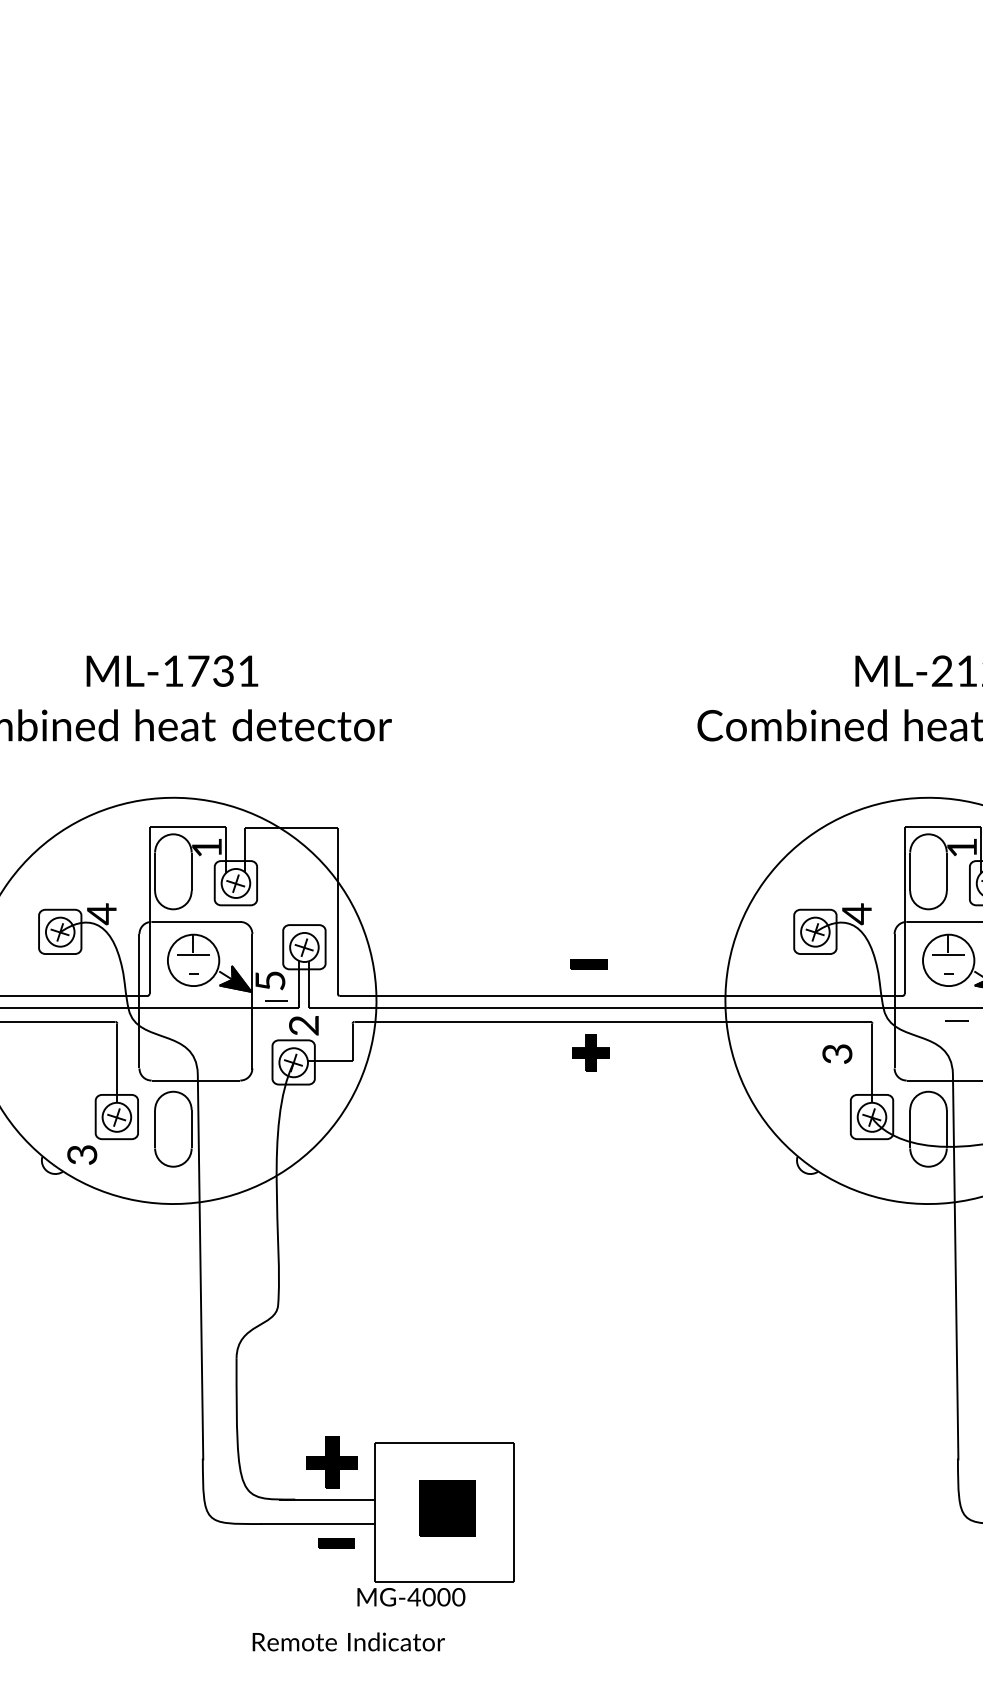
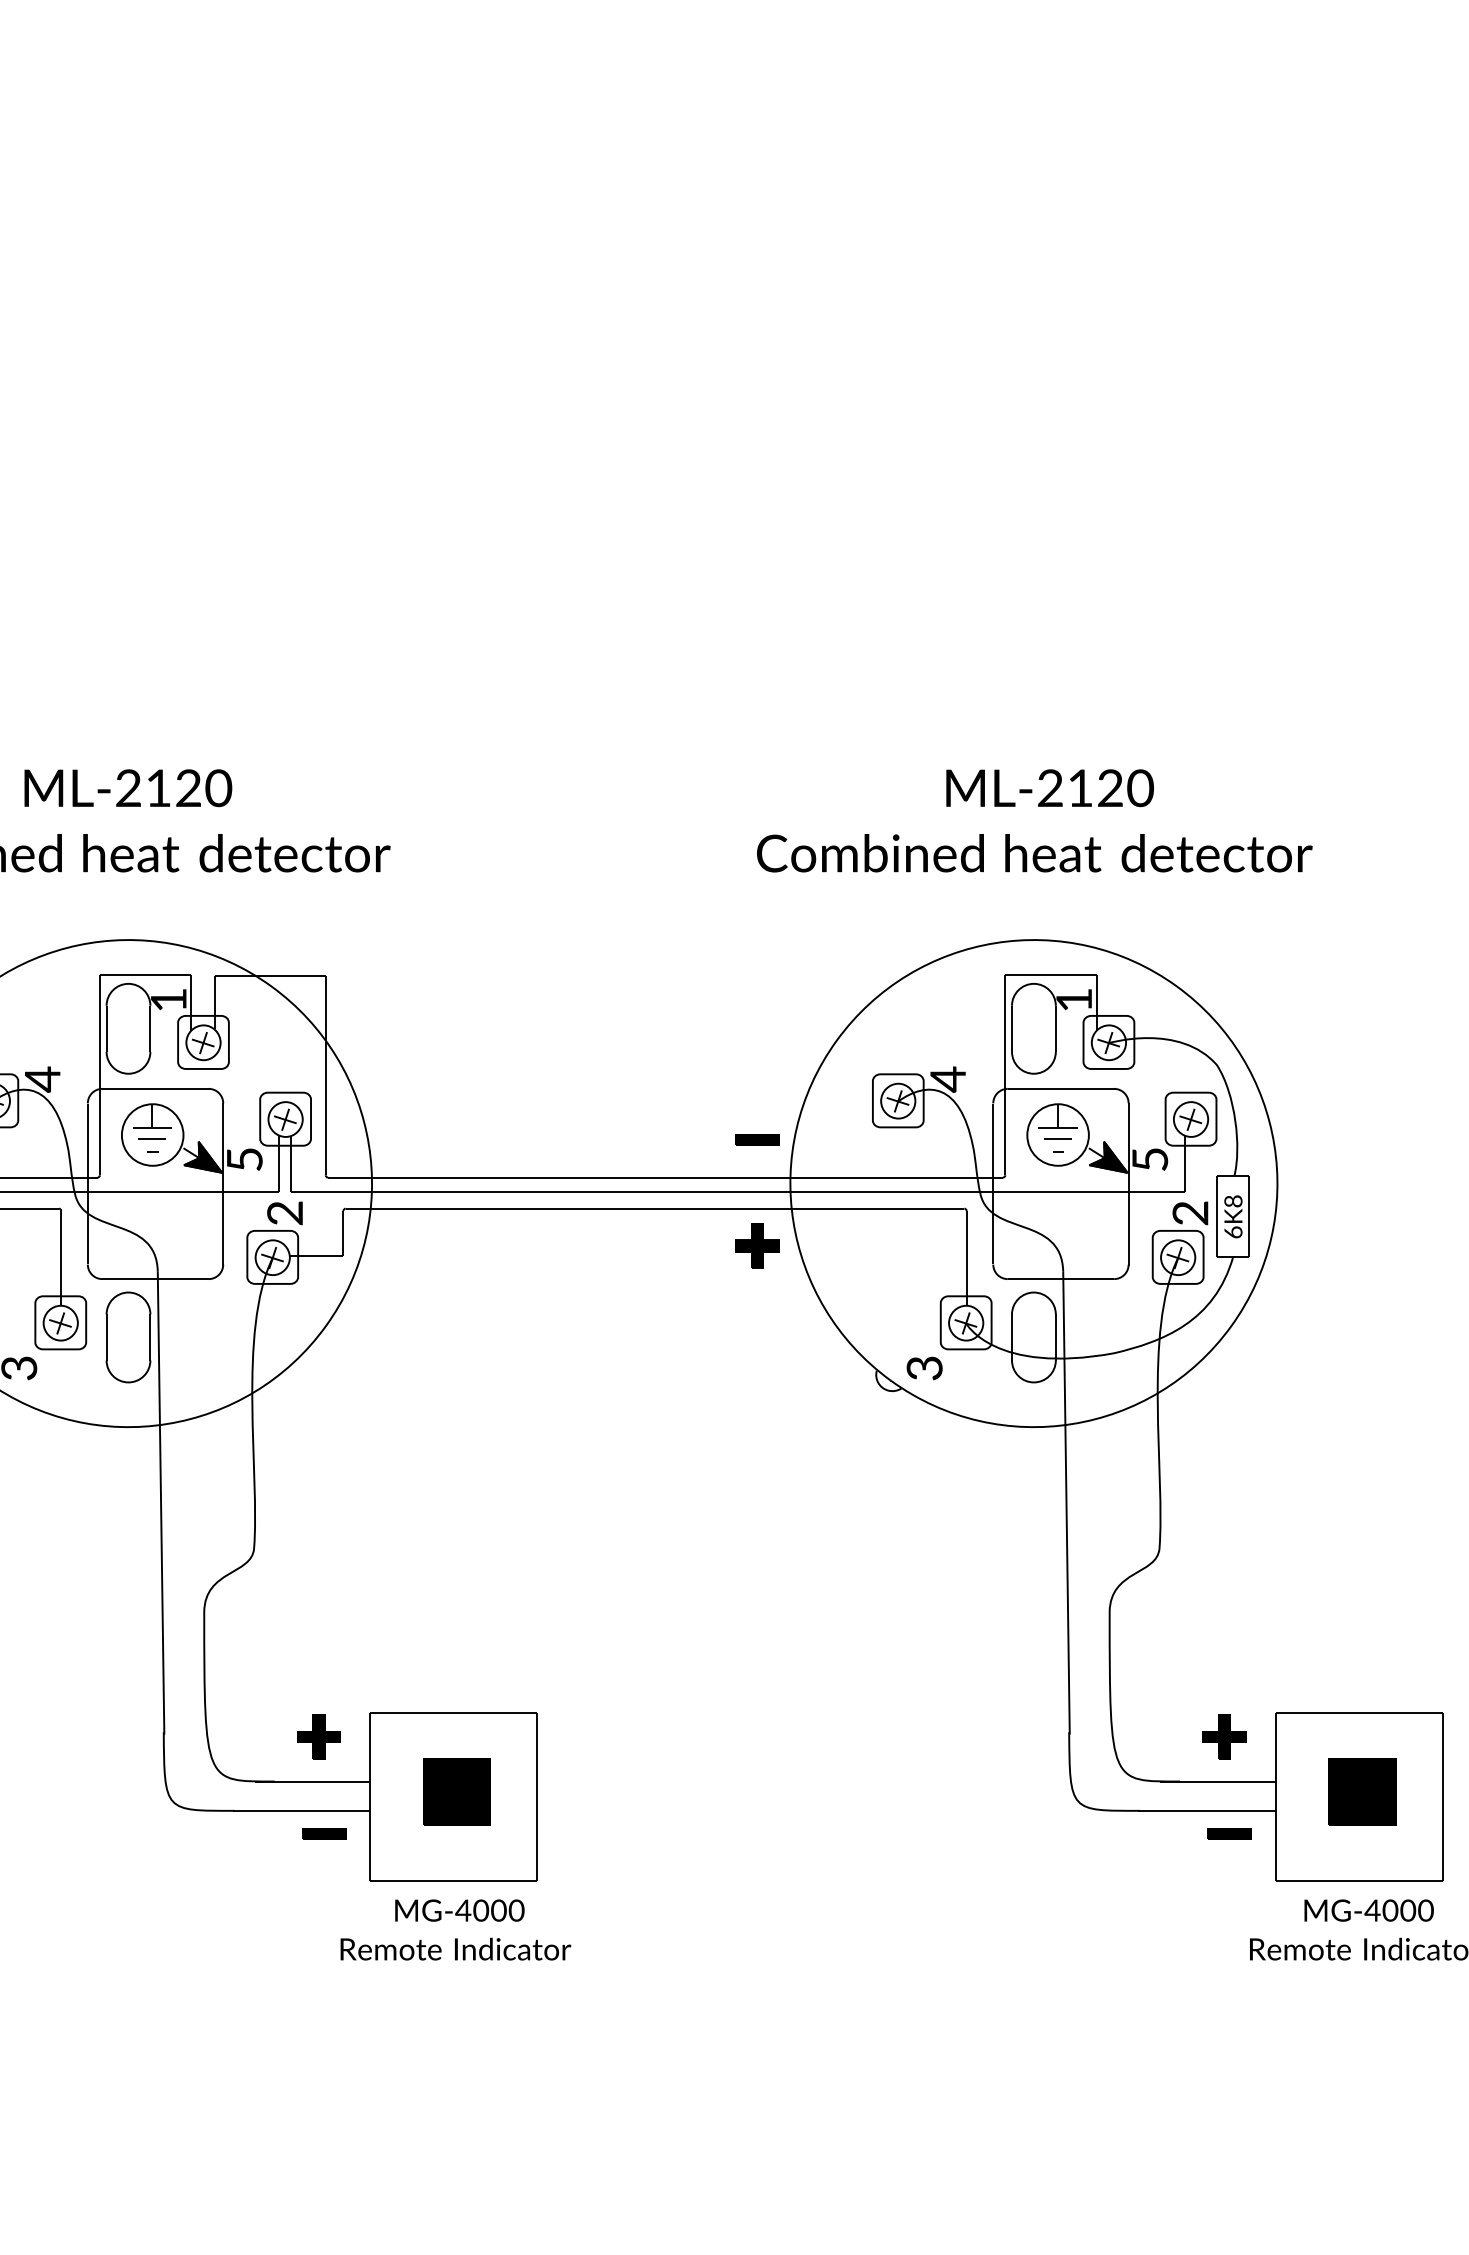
text: (211, 671) -> (174, 788), ML-1731 -> ML-2120
part: (588, 964) -> (757, 1139), moved
line: (275, 1000) -> (151, 1138), moved
line: (956, 1020) -> (1057, 1138), moved
part: (591, 1052) -> (757, 1245), moved
text: (837, 1054) -> (924, 1368), moved
part: (331, 1462) -> (318, 1736), size x0.71
text: (411, 1597) -> (459, 1910), moved
text: (348, 1641) -> (455, 1948), moved

